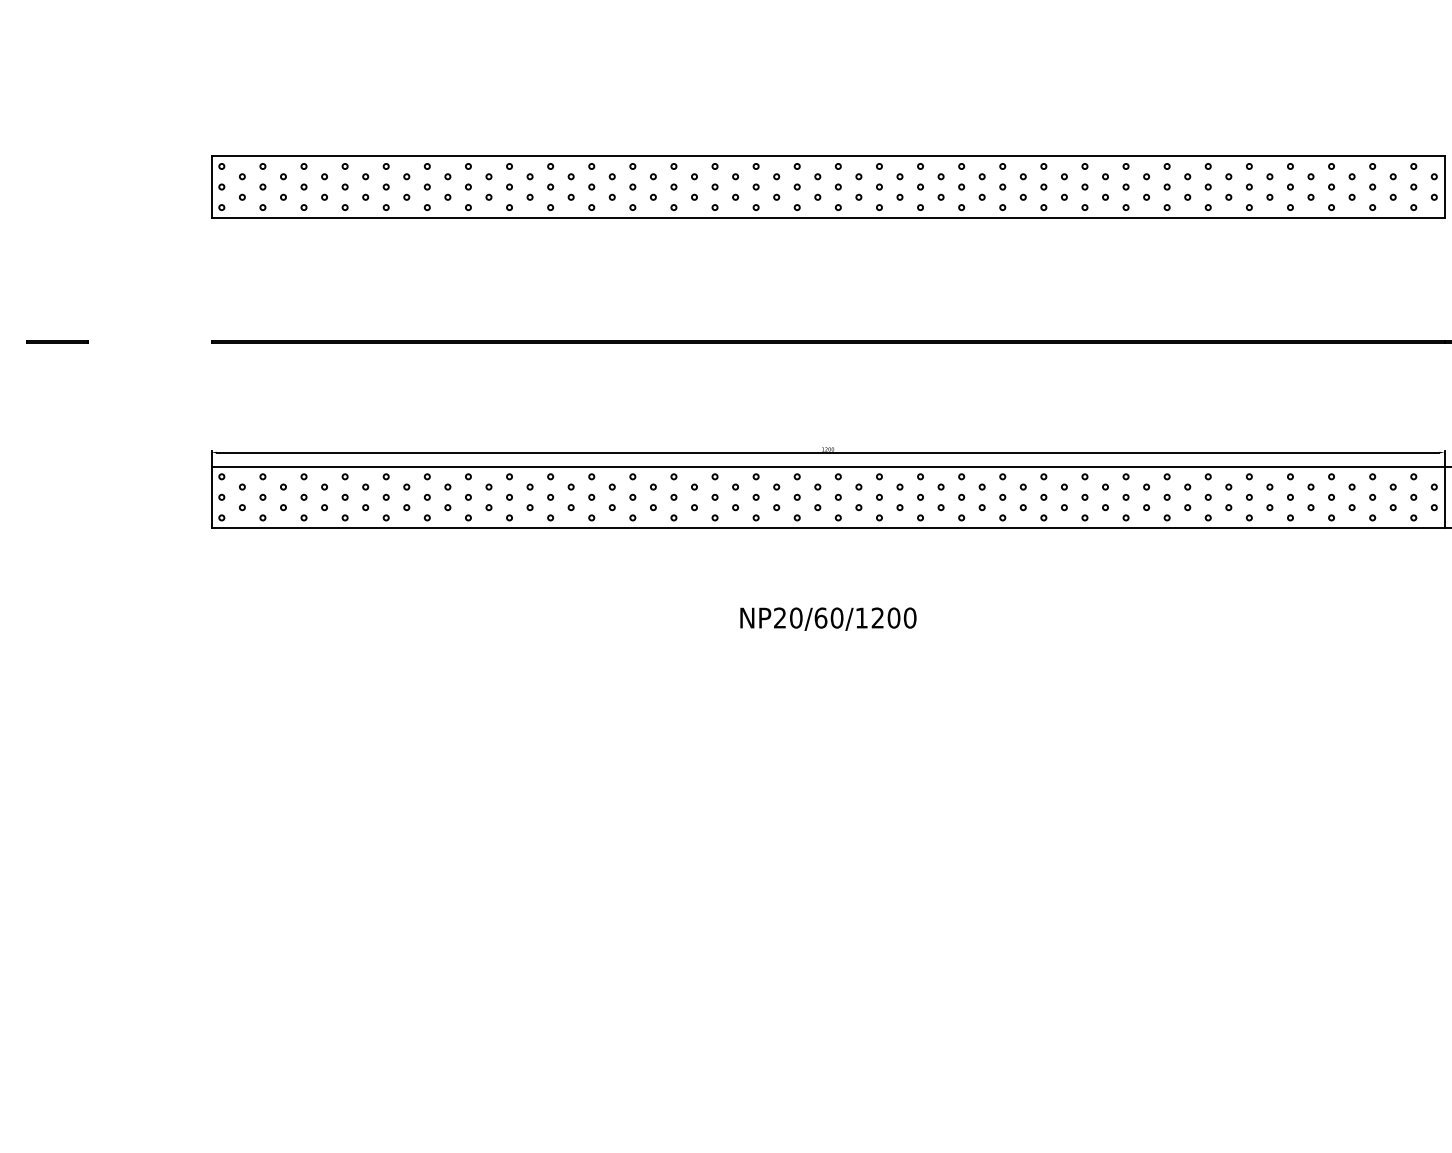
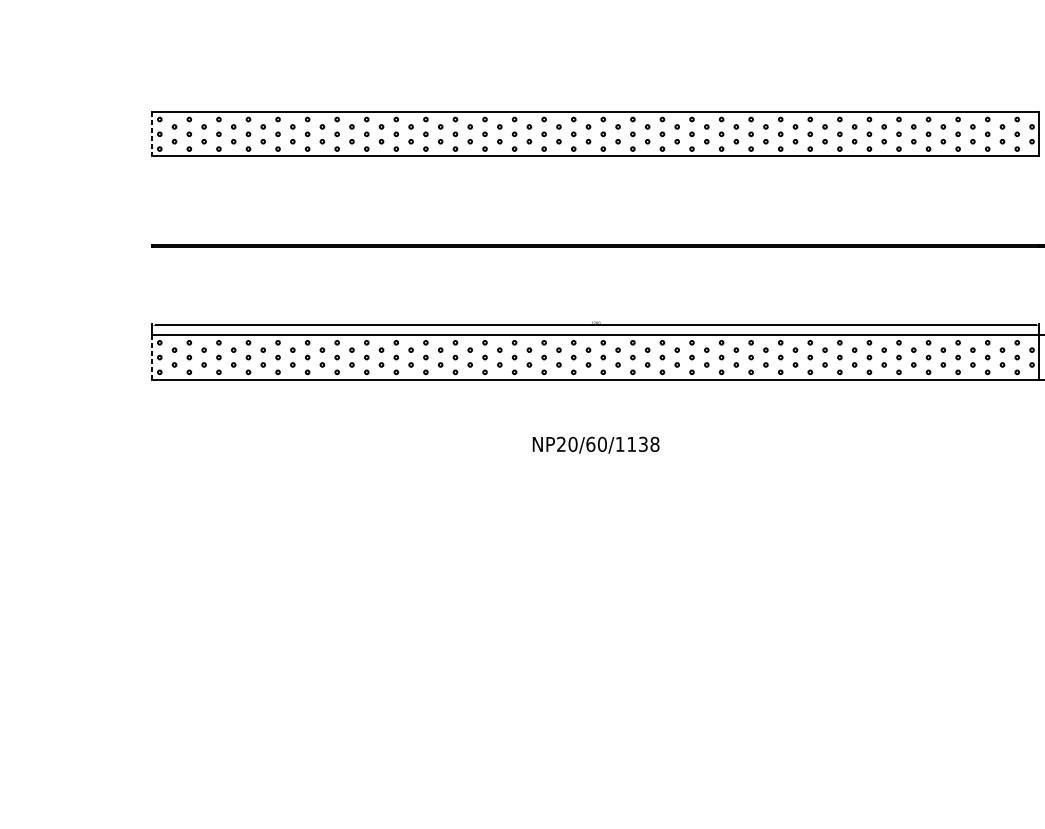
line: (211, 187) -> (152, 134), solid -> dashed
line: (57, 341) -> (41, 245), removed
line: (211, 497) -> (152, 357), solid -> dashed
text: (893, 617) -> (642, 443), NP20/60/1200 -> NP20/60/1138

